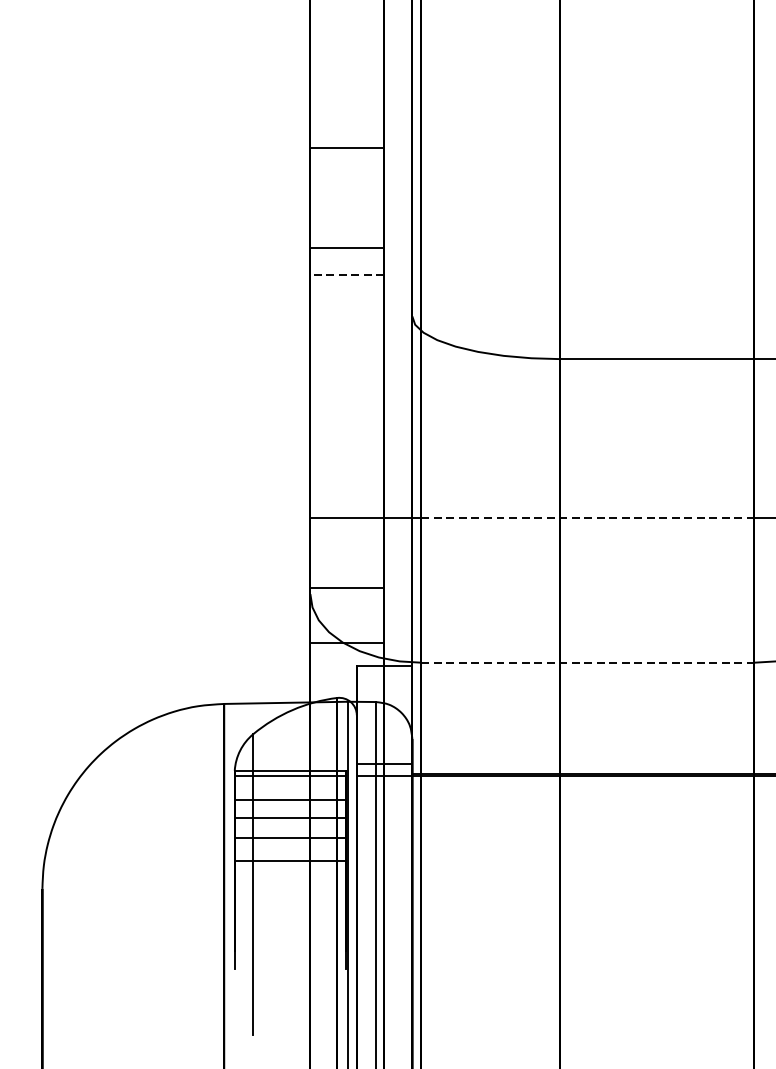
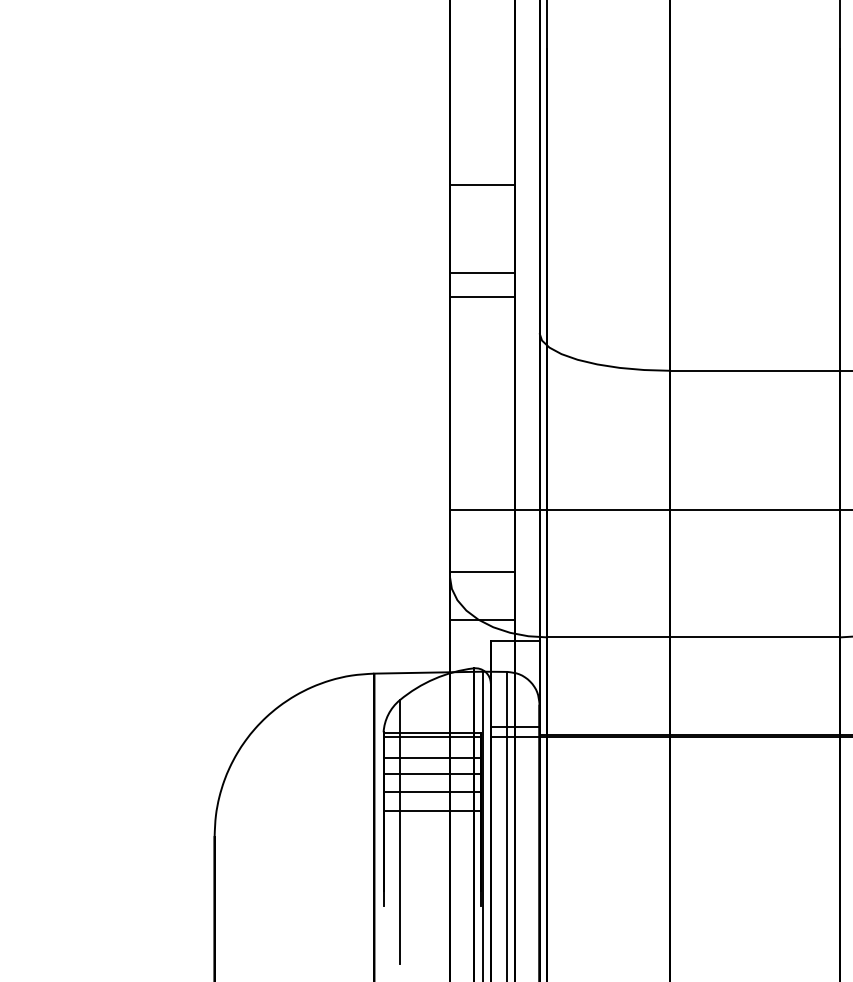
line: (346, 274) -> (481, 296), dashed -> solid
line: (588, 518) -> (694, 510), dashed -> solid
line: (588, 662) -> (694, 637), dashed -> solid

